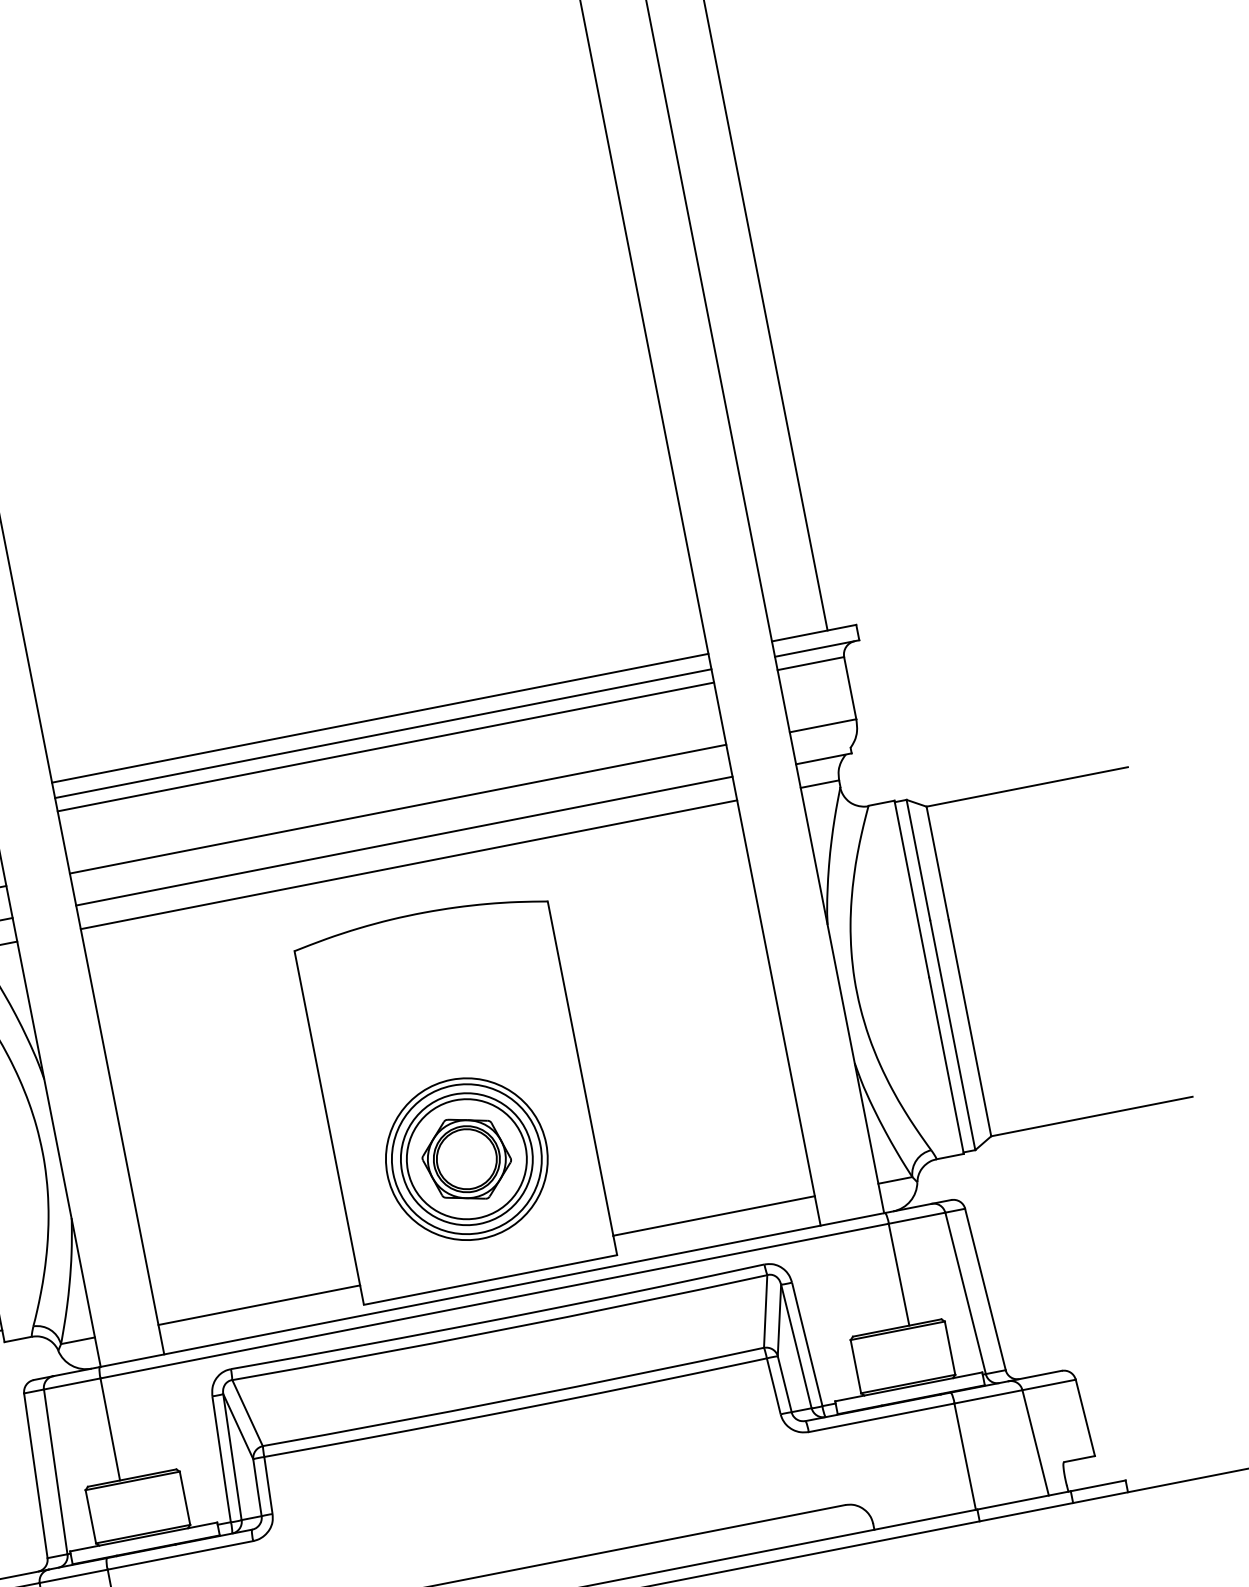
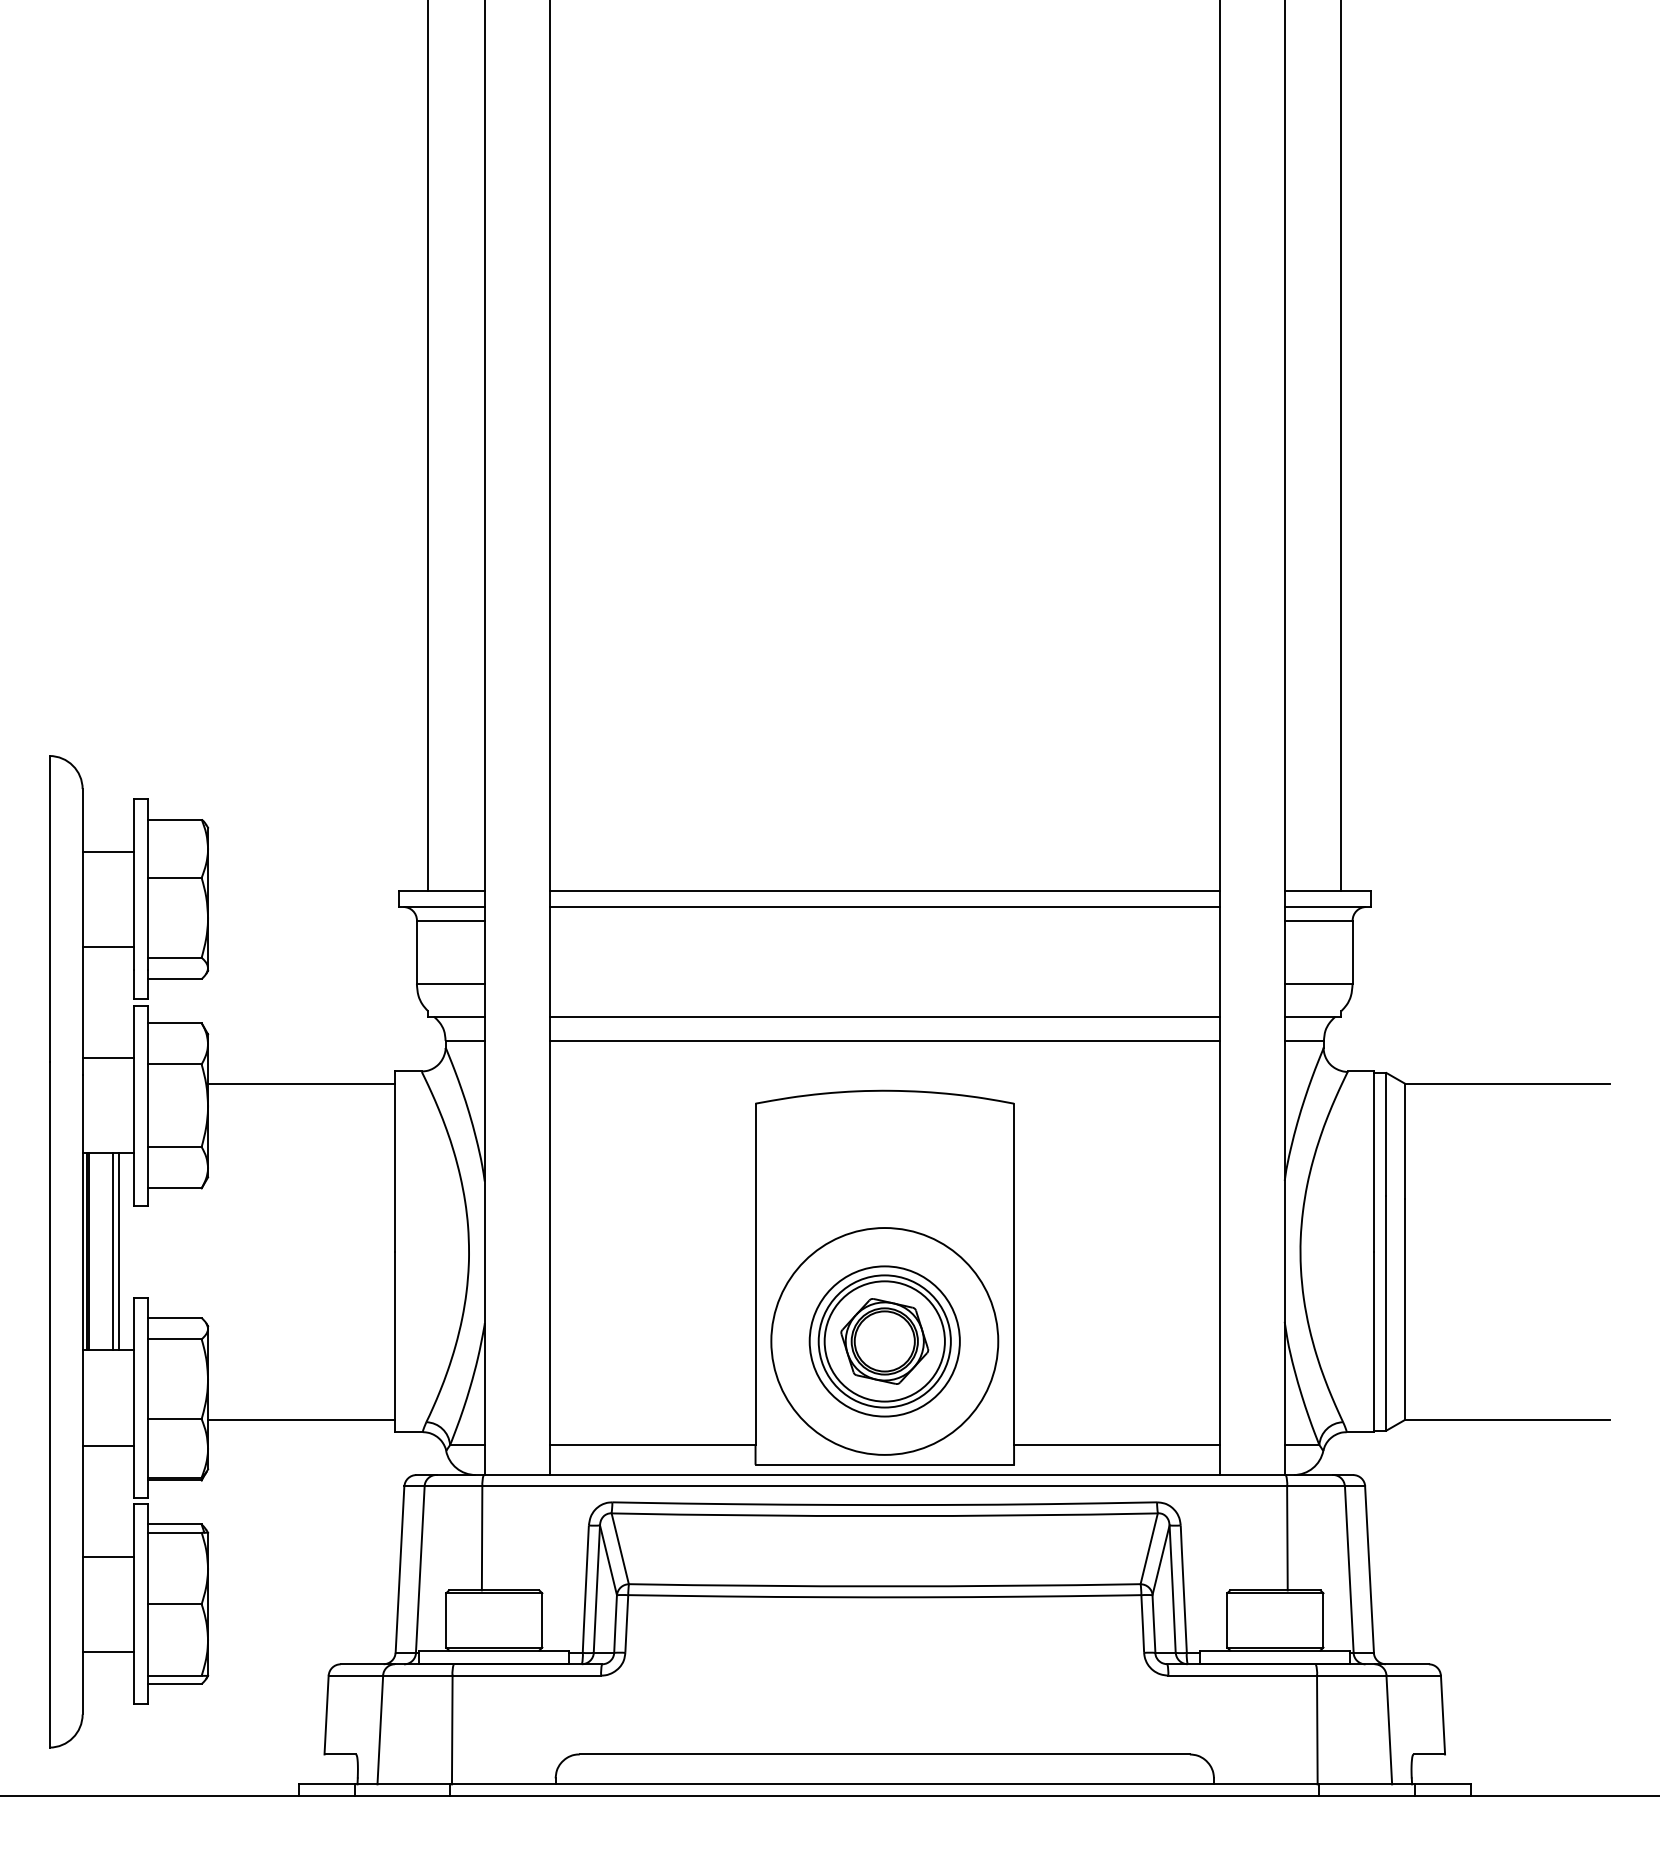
line: (385, 746) -> (884, 920), removed
line: (397, 809) -> (884, 984), removed
circle: (466, 1159) -> (884, 1341), size x1.4

